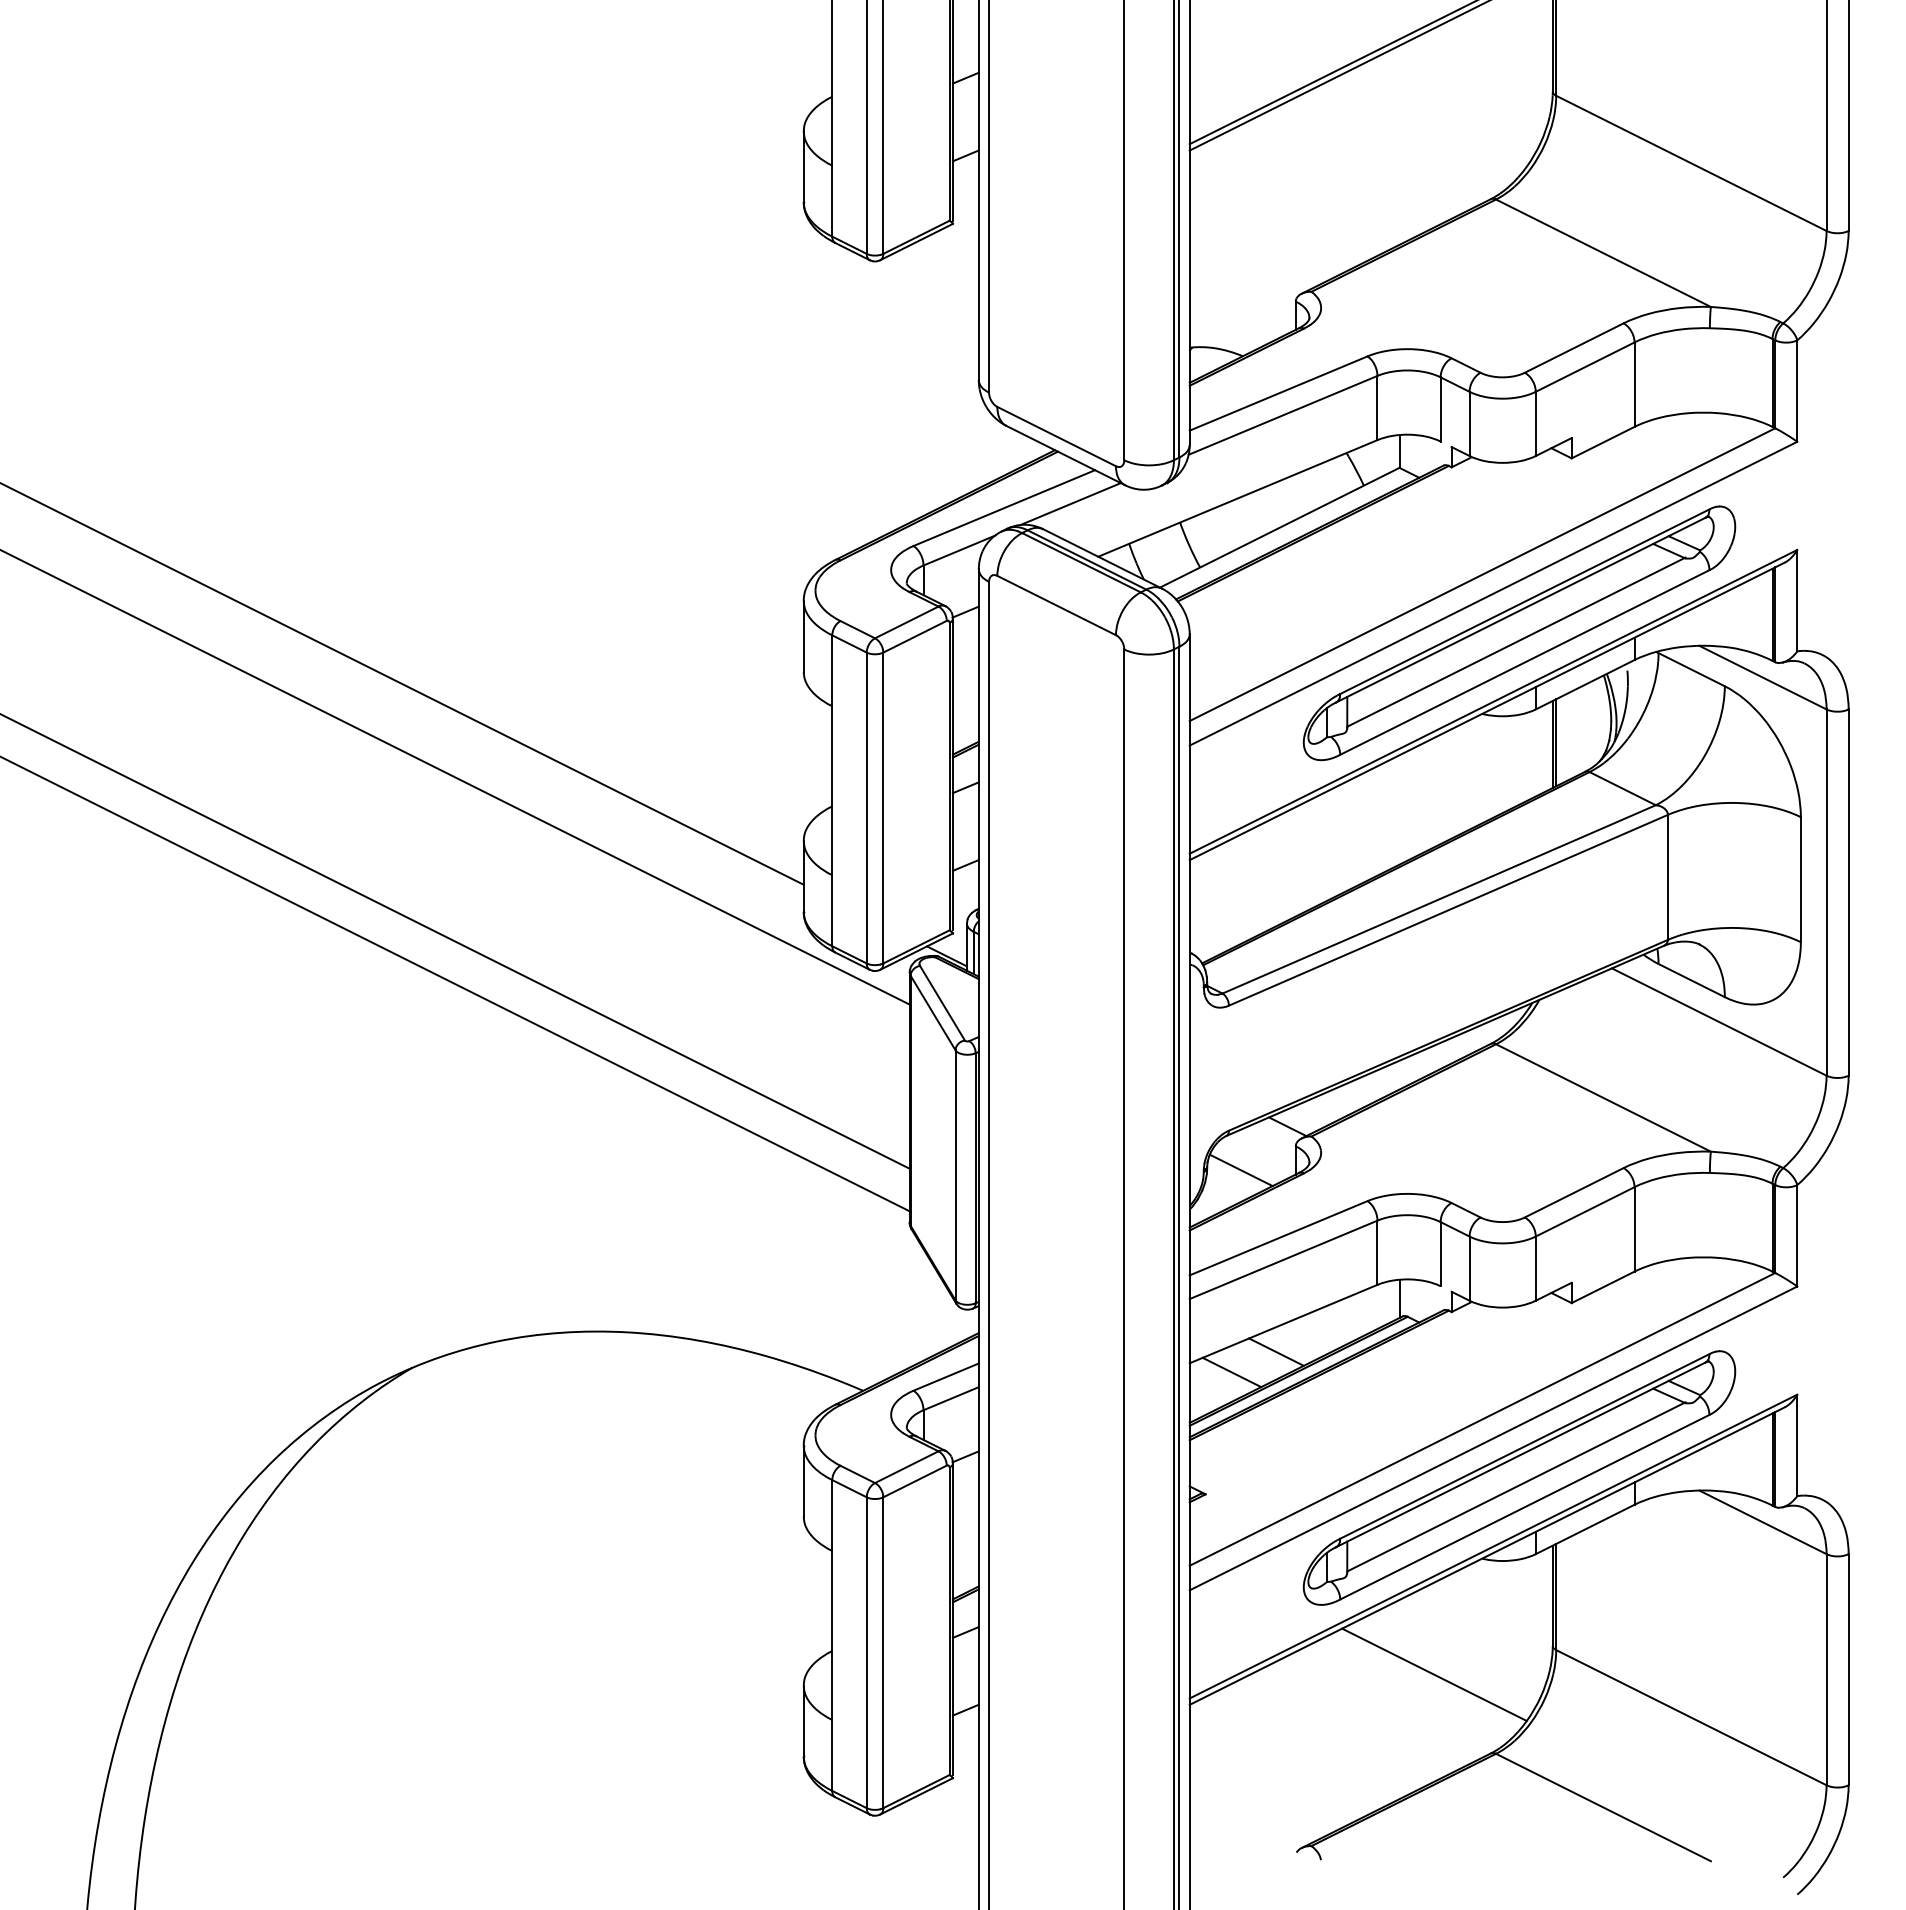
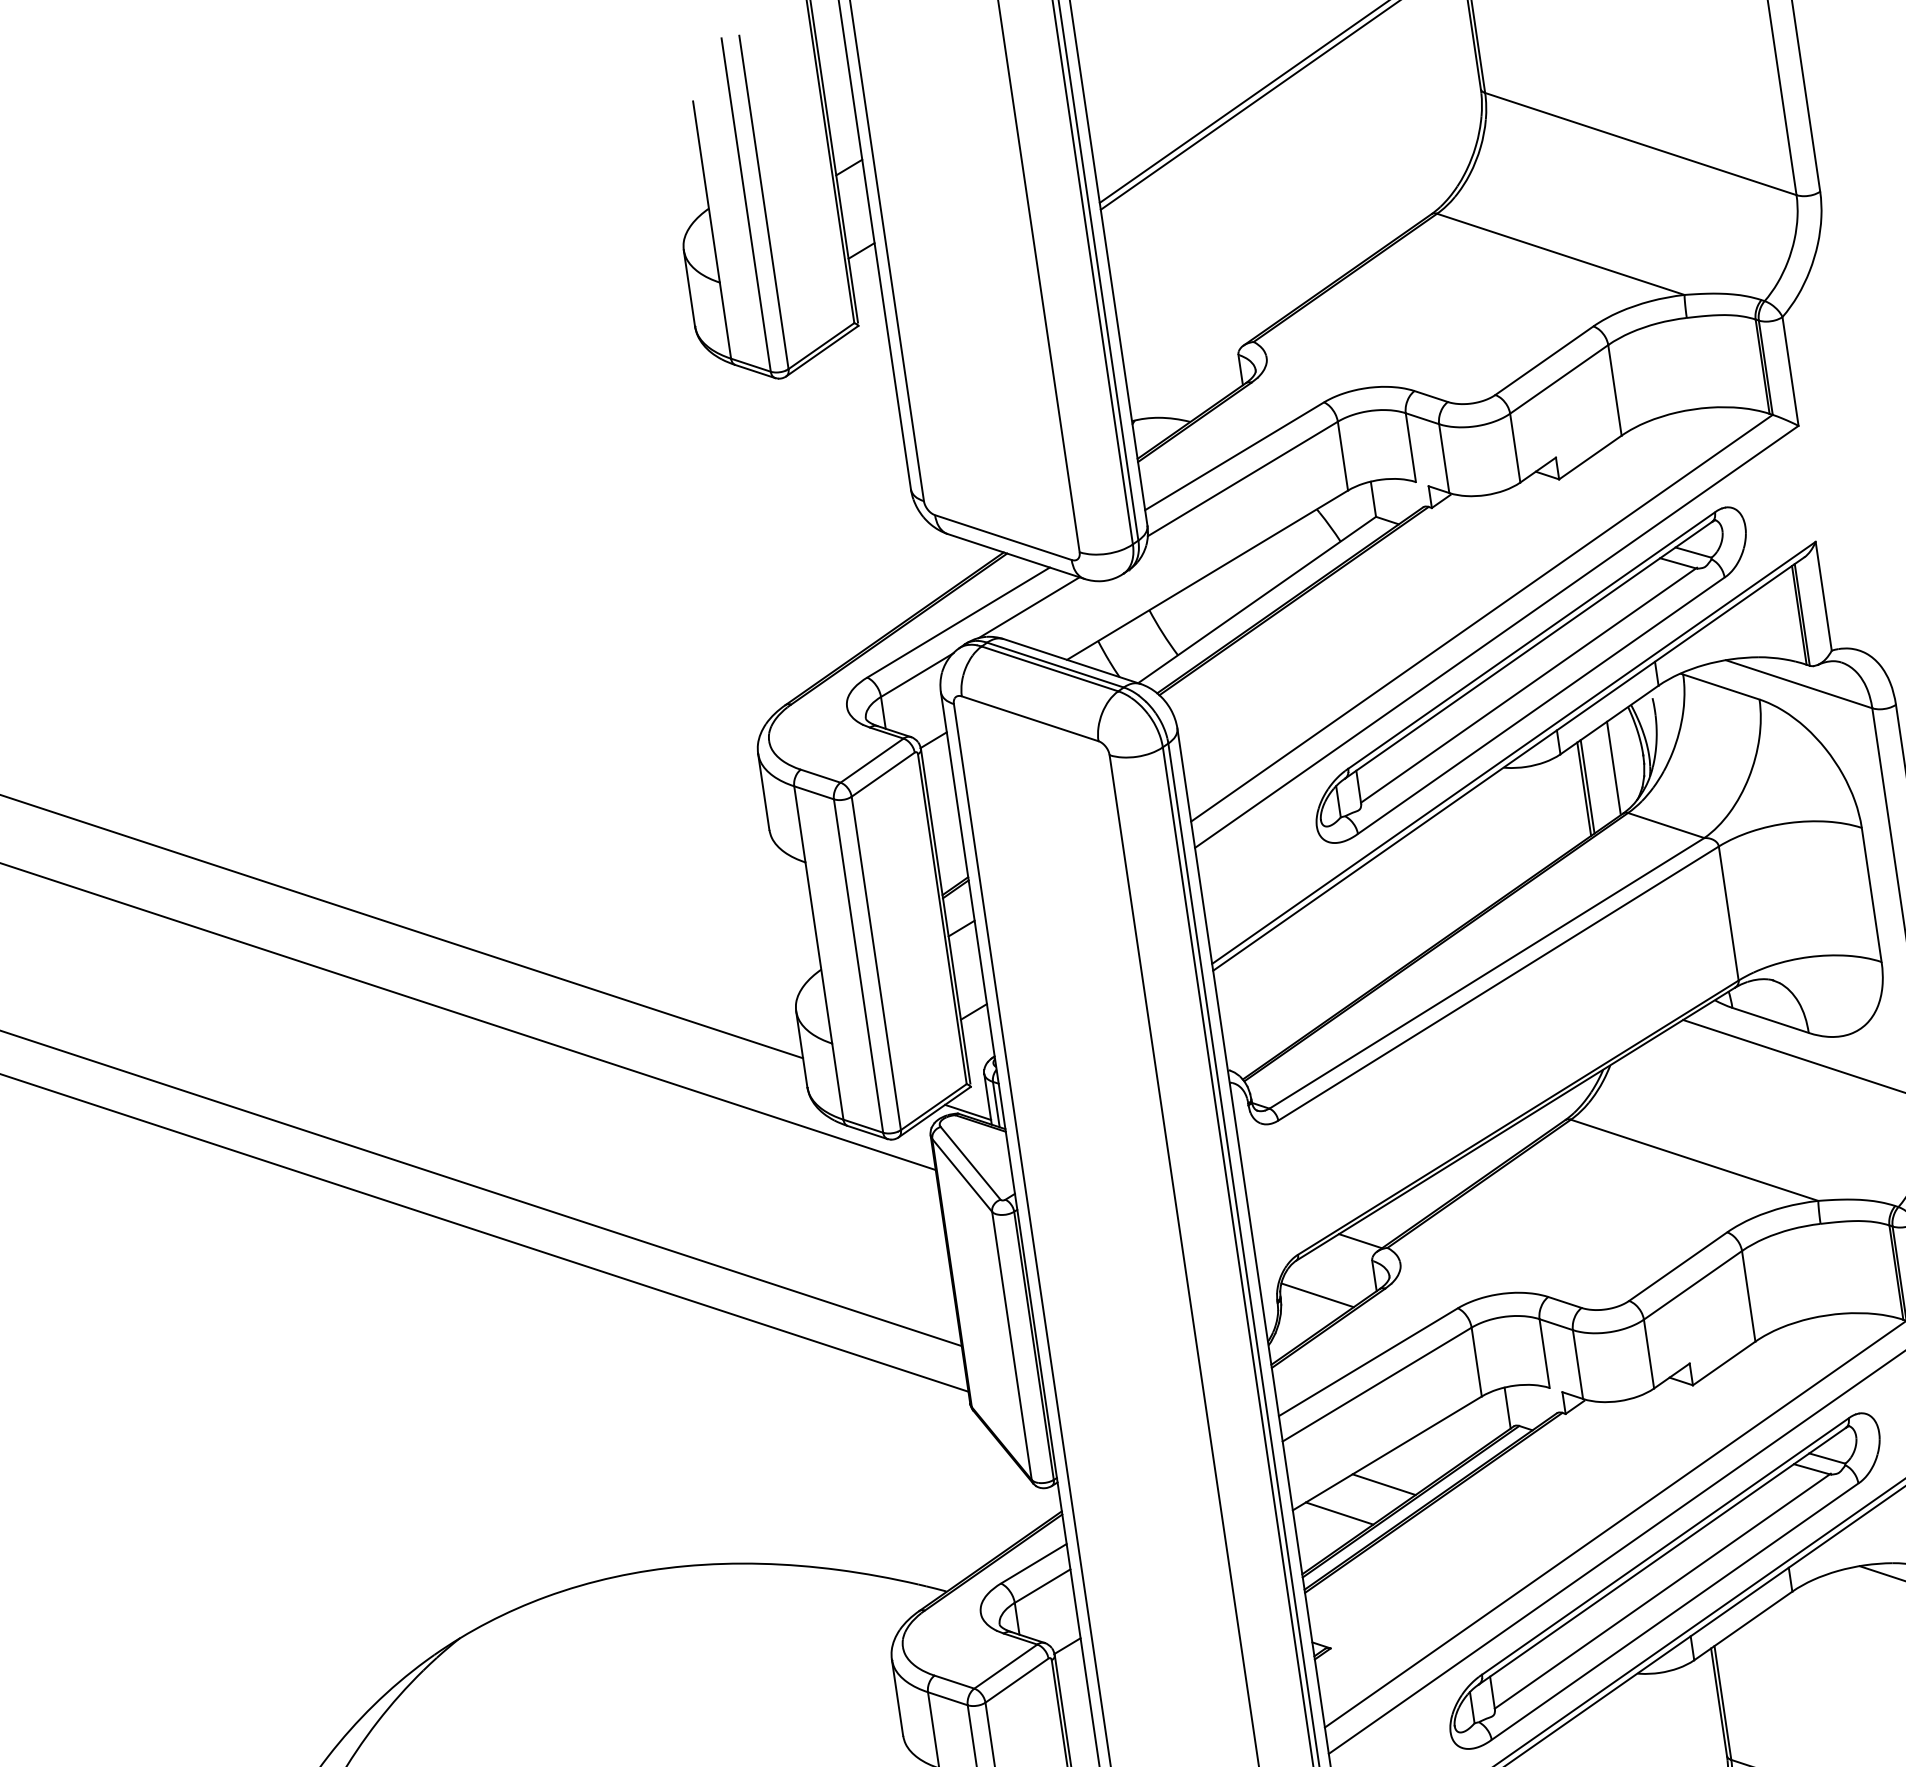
line: (1582, 728) -> (1613, 767), added

